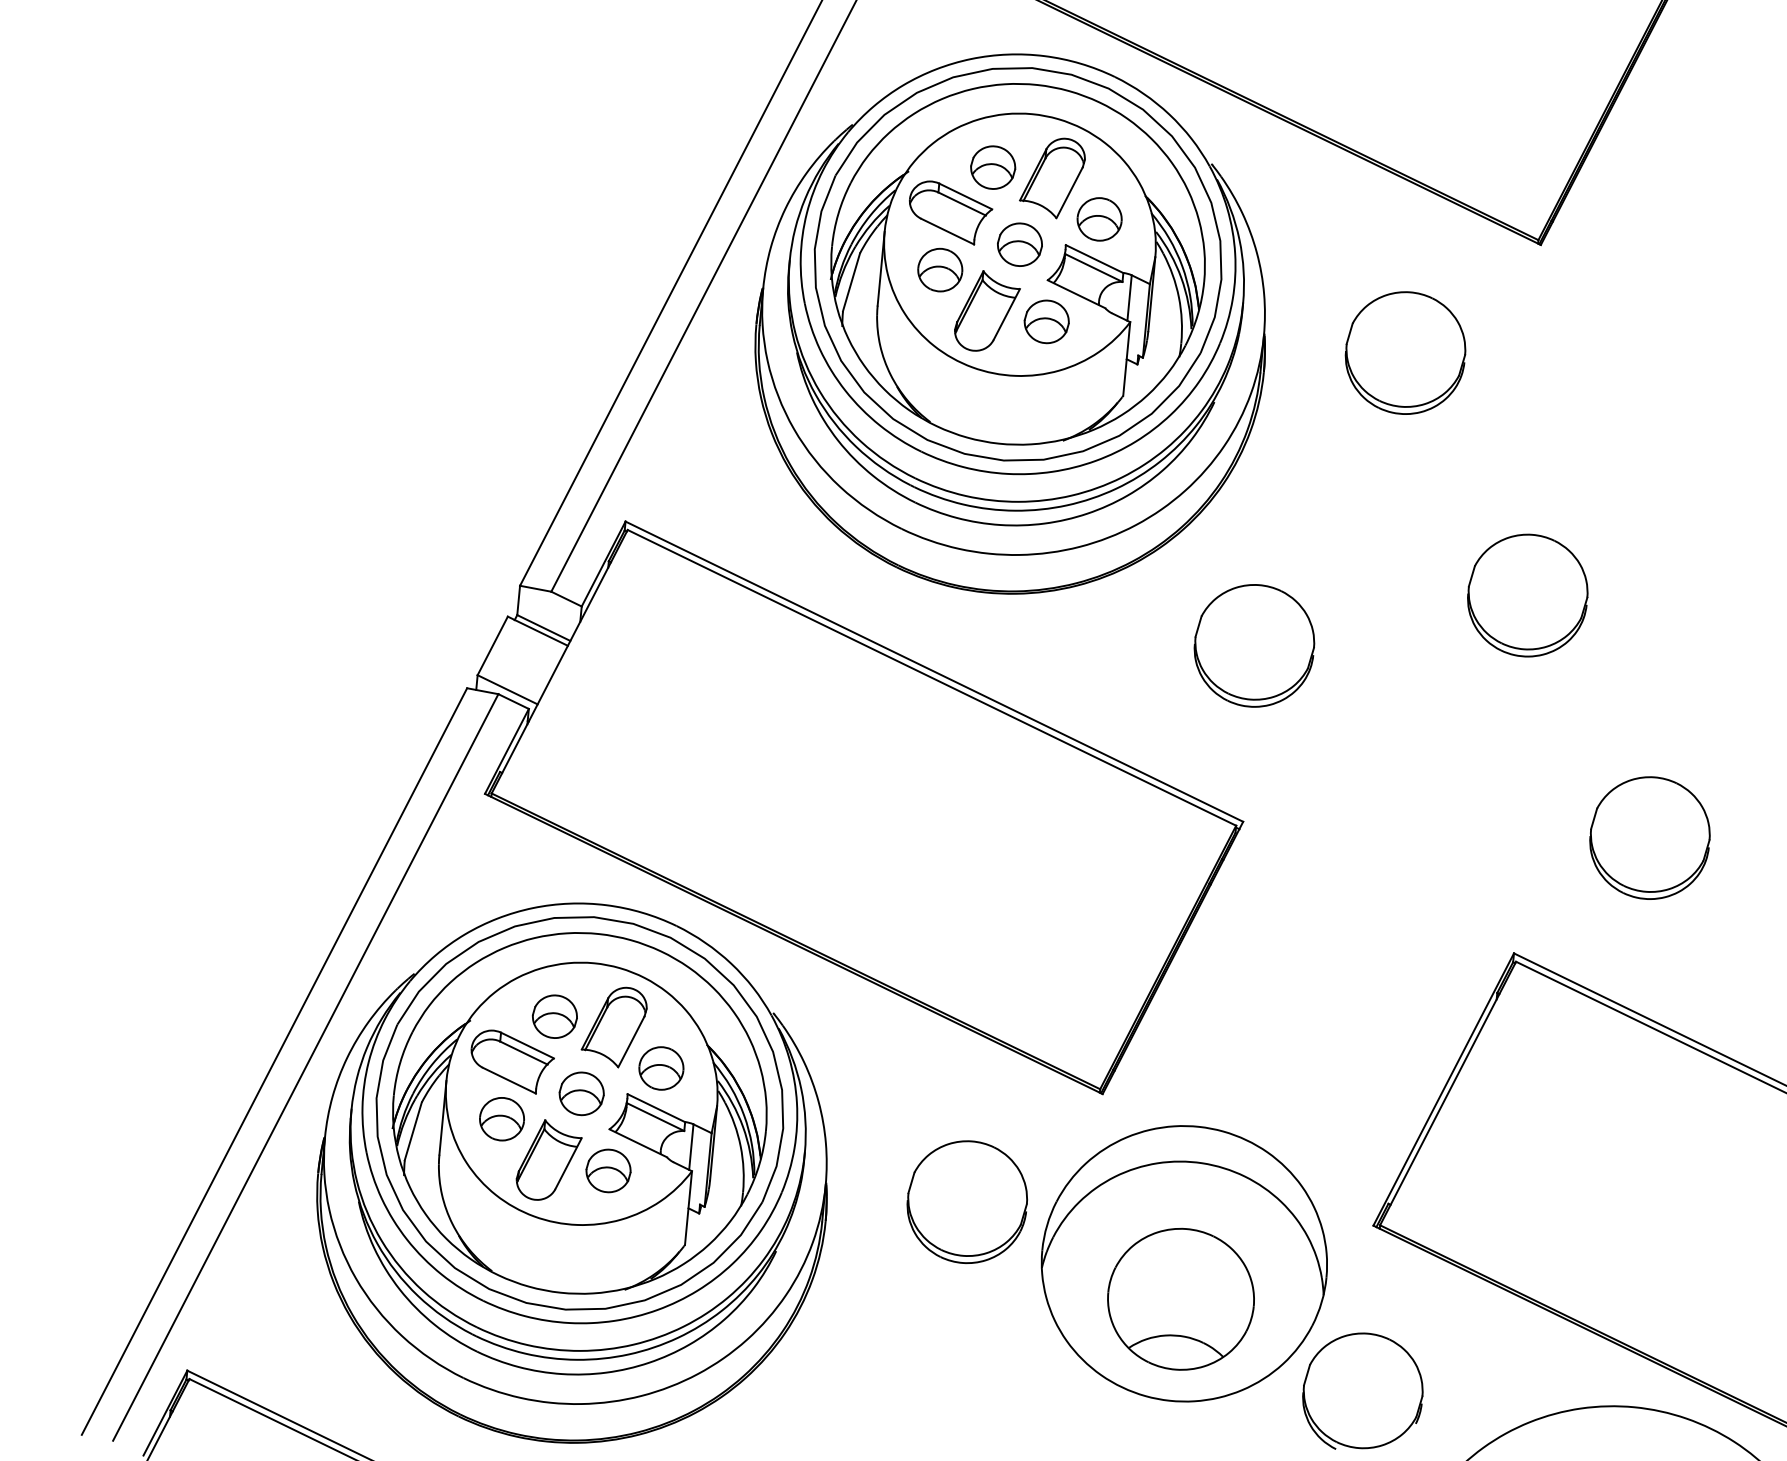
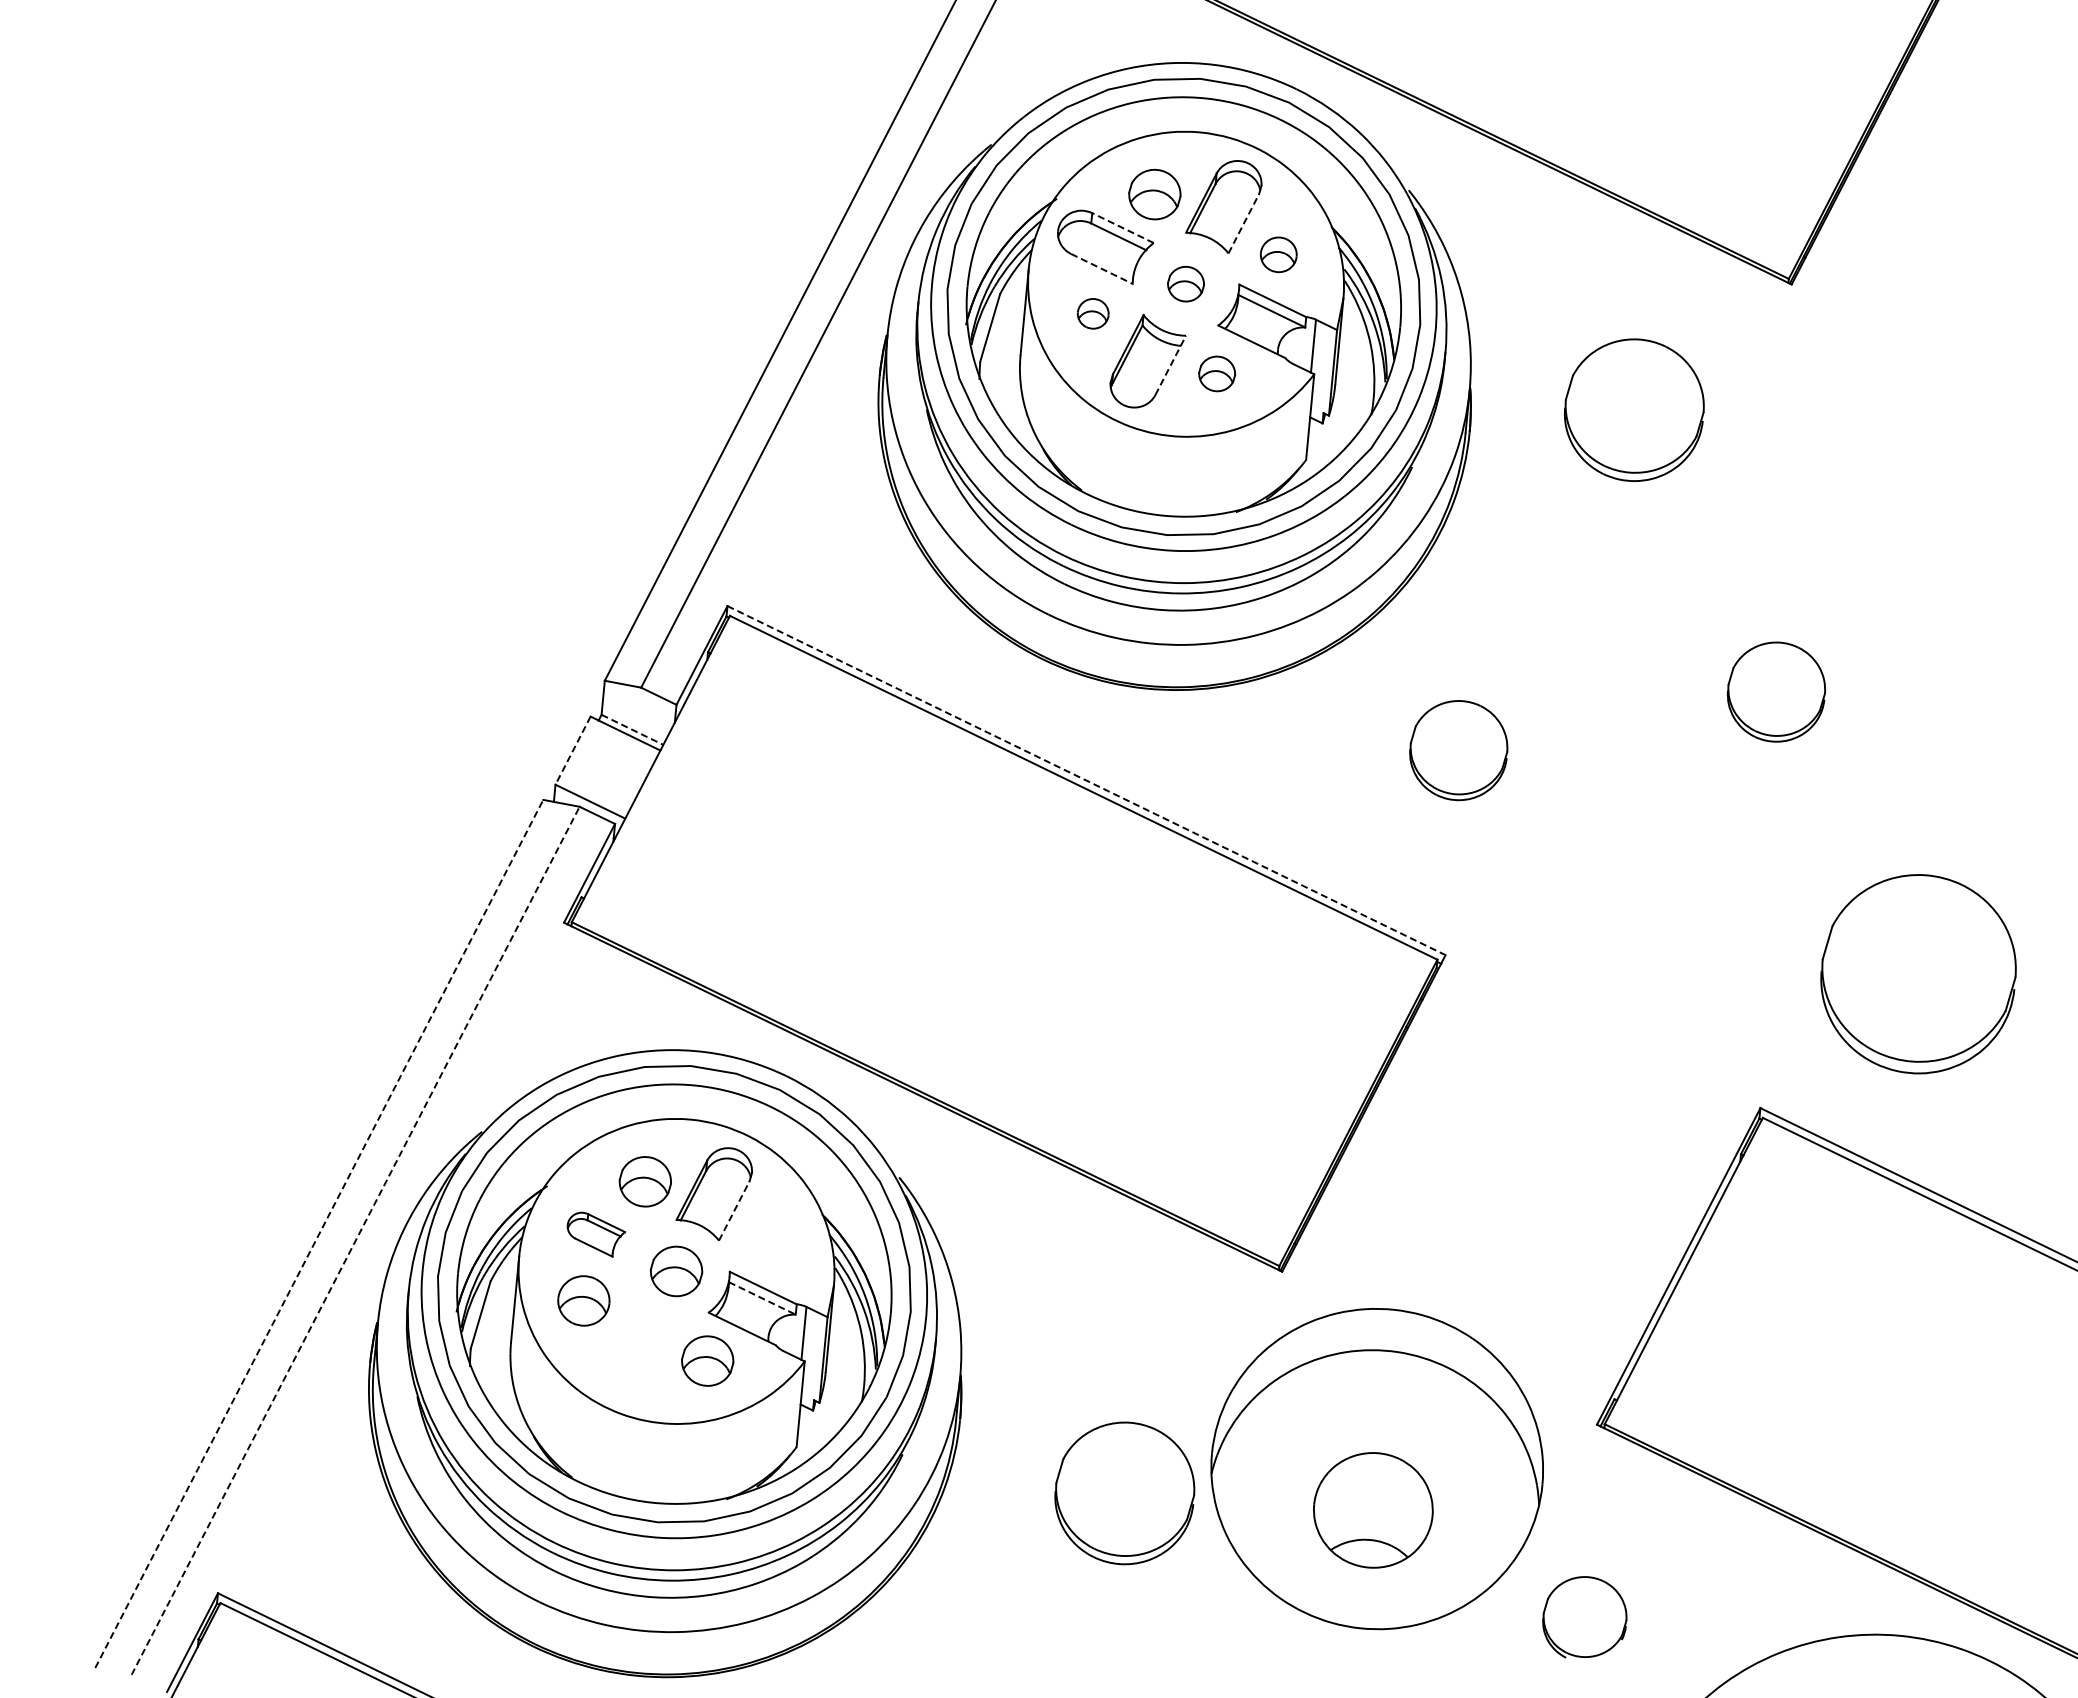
line: (1070, 192) -> (1244, 223), solid -> dashed
line: (965, 195) -> (1122, 227), solid -> dashed
part: (1099, 219) -> (1278, 254), size x0.7
line: (948, 232) -> (1102, 269), solid -> dashed
part: (1019, 244) -> (1185, 283), size x0.7
part: (939, 269) -> (1092, 313), size x0.6
line: (1006, 313) -> (1170, 364), solid -> dashed
part: (1046, 321) -> (1216, 373), size x0.7
part: (1527, 595) -> (1776, 691), size x0.7
line: (543, 628) -> (632, 730), solid -> dashed
part: (1254, 645) -> (1458, 750), size x0.7
line: (492, 646) -> (572, 751), solid -> dashed
line: (934, 671) -> (1086, 780), solid -> dashed
part: (1649, 837) -> (1918, 973), size x1.4
line: (631, 1041) -> (734, 1210), solid -> dashed
line: (274, 1061) -> (319, 1233), solid -> dashed
part: (512, 1062) -> (596, 1234), size x0.6
line: (305, 1067) -> (355, 1240), solid -> dashed
part: (660, 1068) -> (768, 1241), removed
line: (655, 1117) -> (762, 1298), solid -> dashed
part: (549, 1160) -> (638, 1348), removed
part: (967, 1202) -> (1124, 1493), moved
part: (1181, 1299) -> (1373, 1510), size x0.7
part: (1362, 1391) -> (1584, 1617), size x0.6

